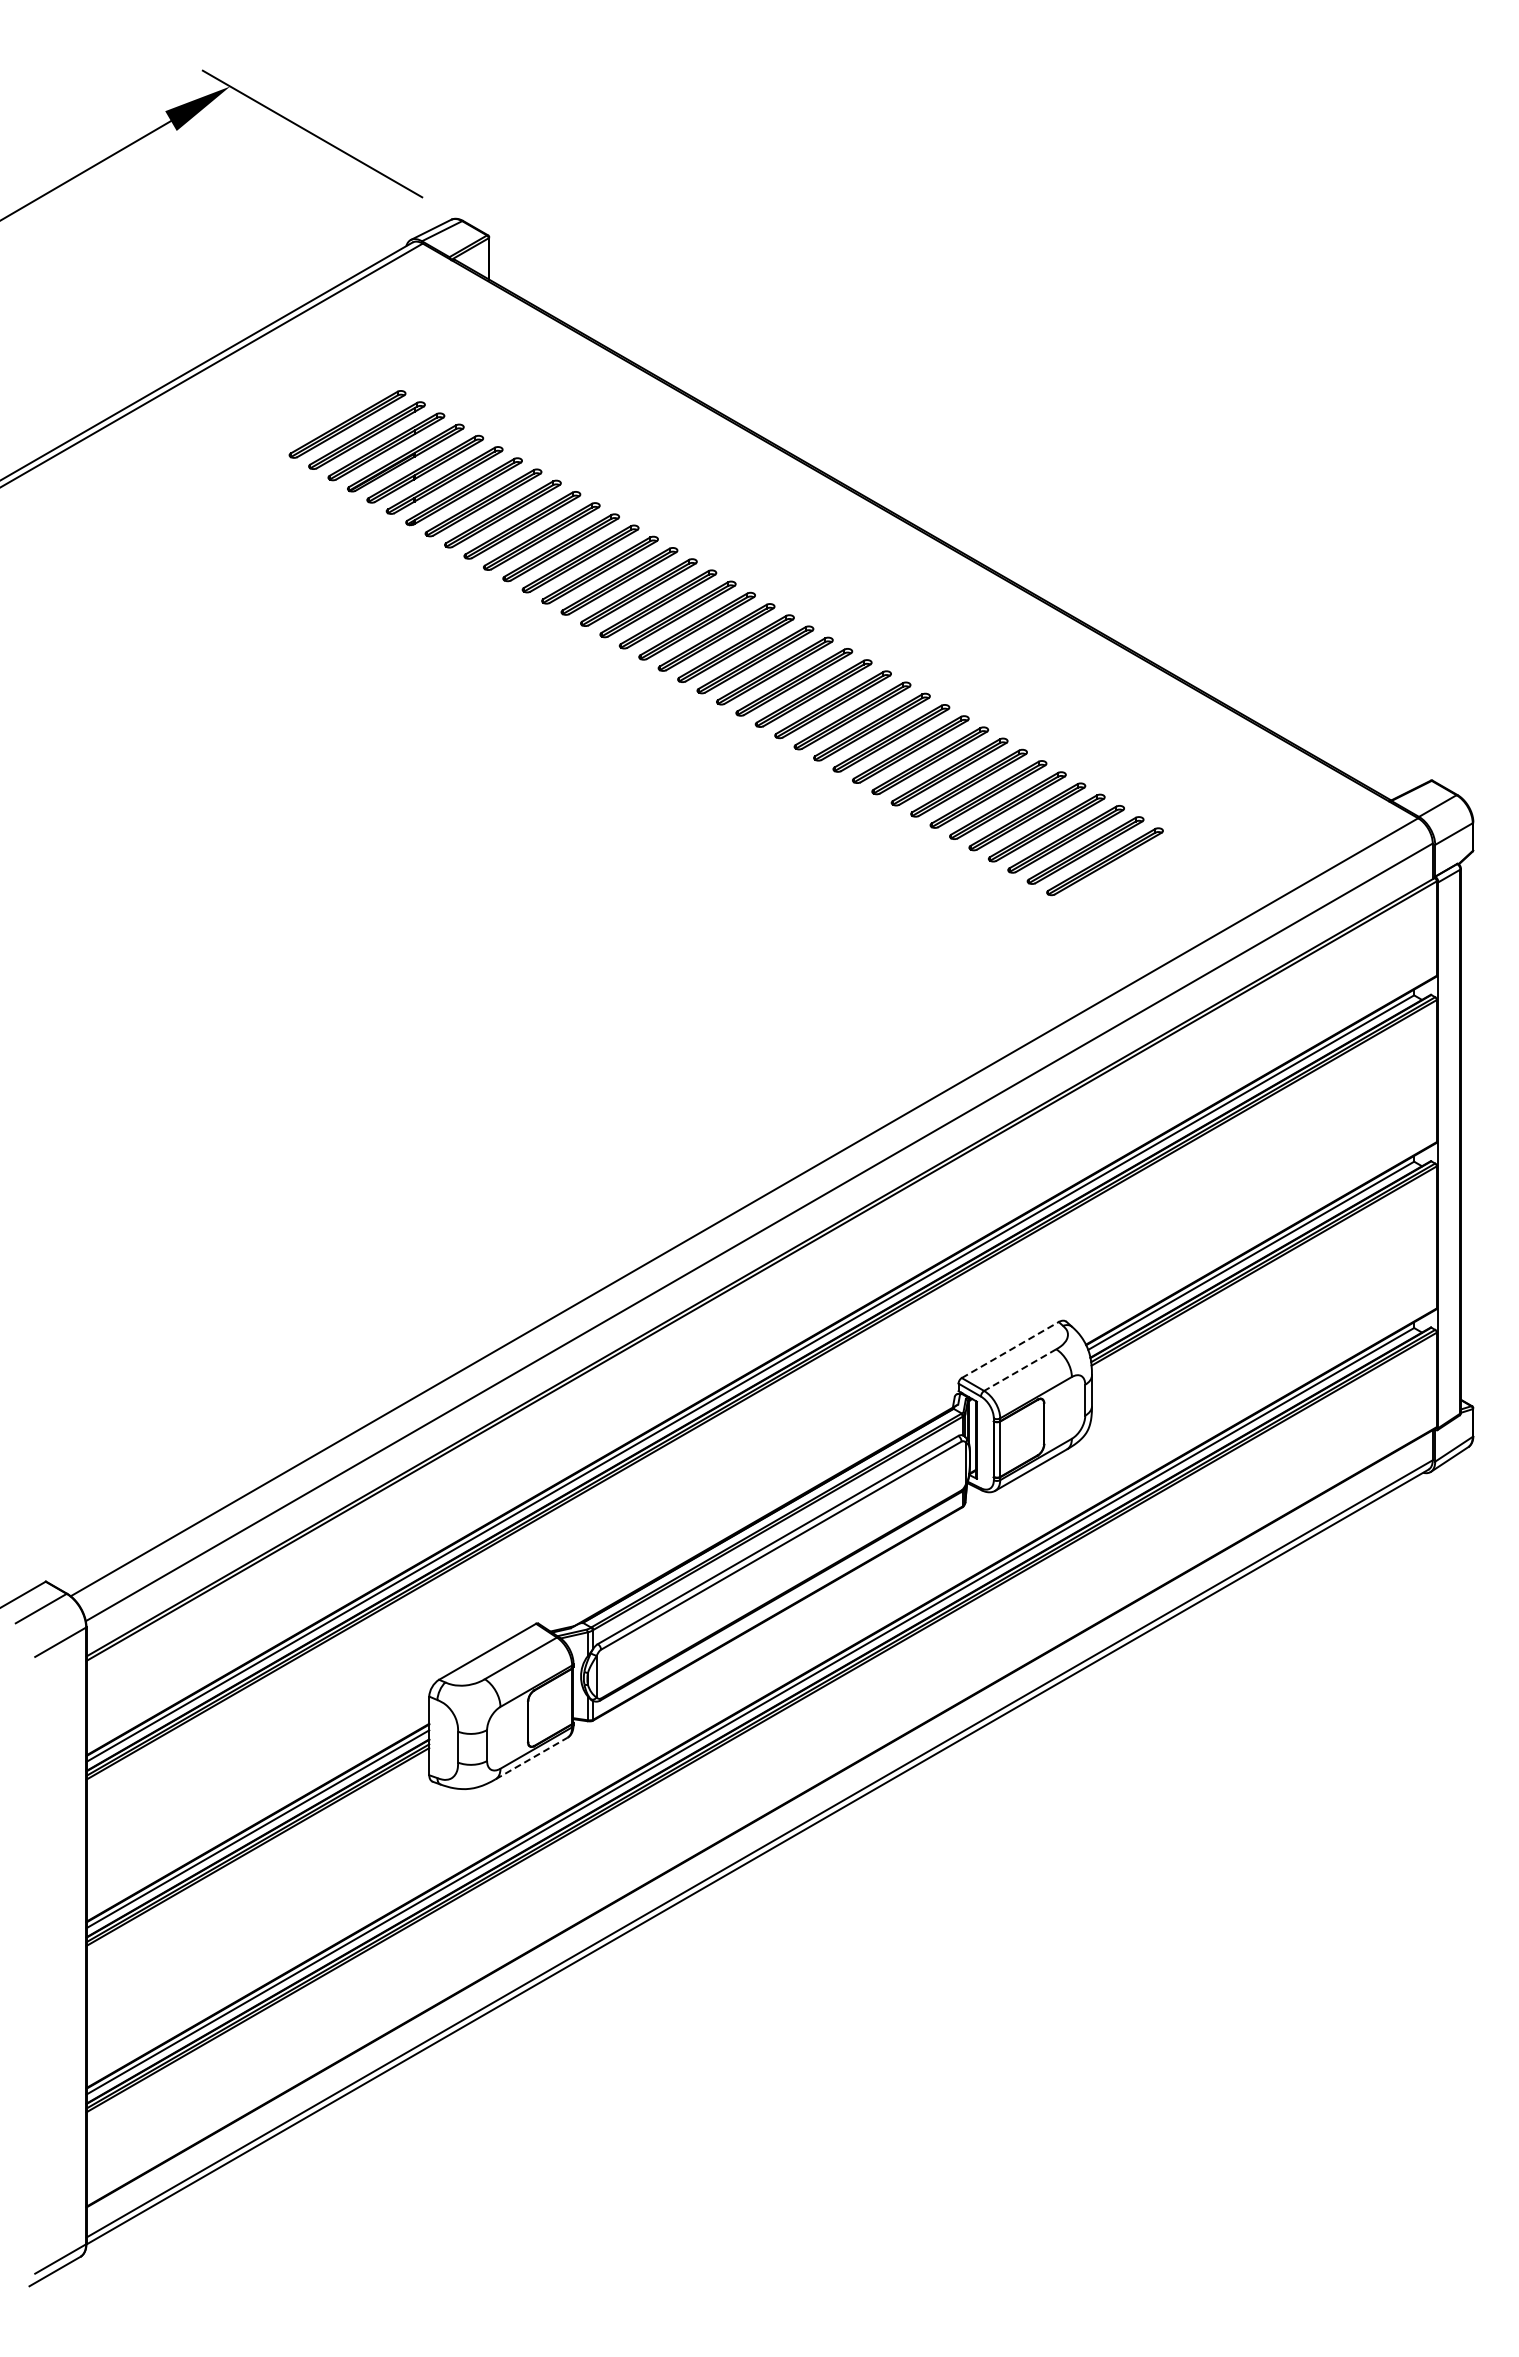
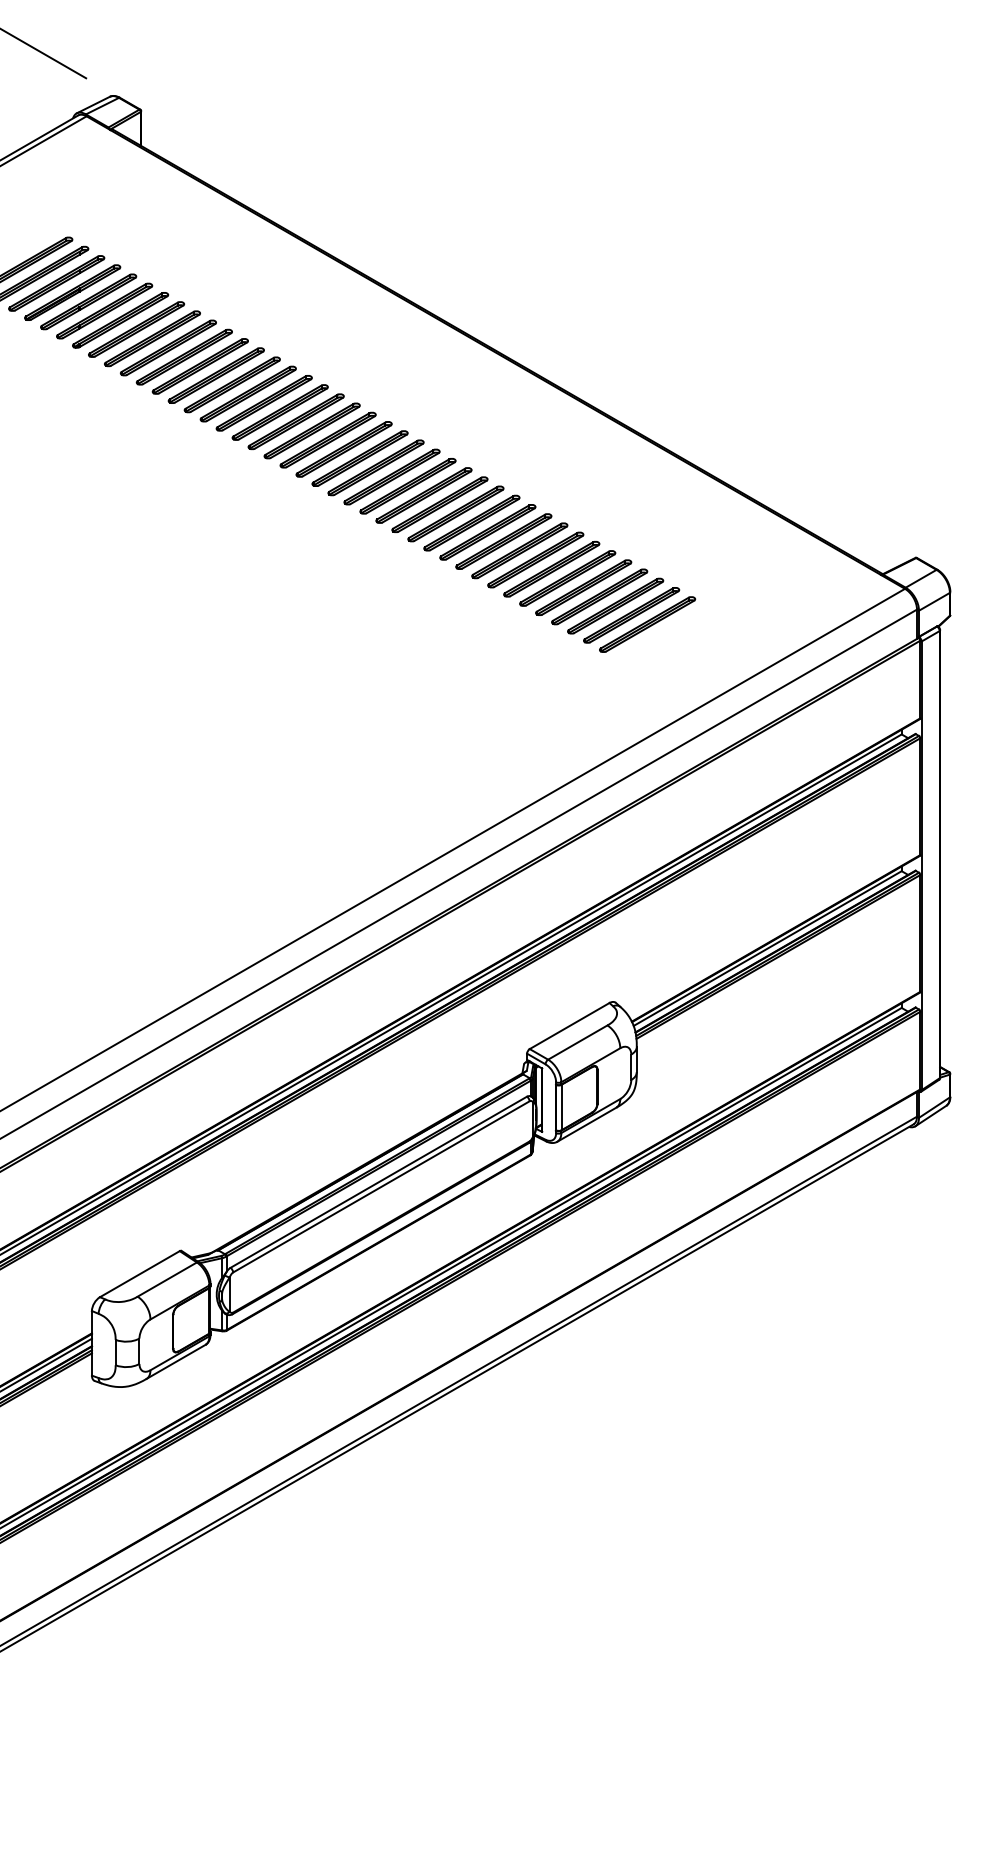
line: (1010, 1349) -> (569, 1025), dashed -> solid
line: (1020, 1370) -> (578, 1042), dashed -> solid
line: (532, 1758) -> (176, 1361), dashed -> solid

